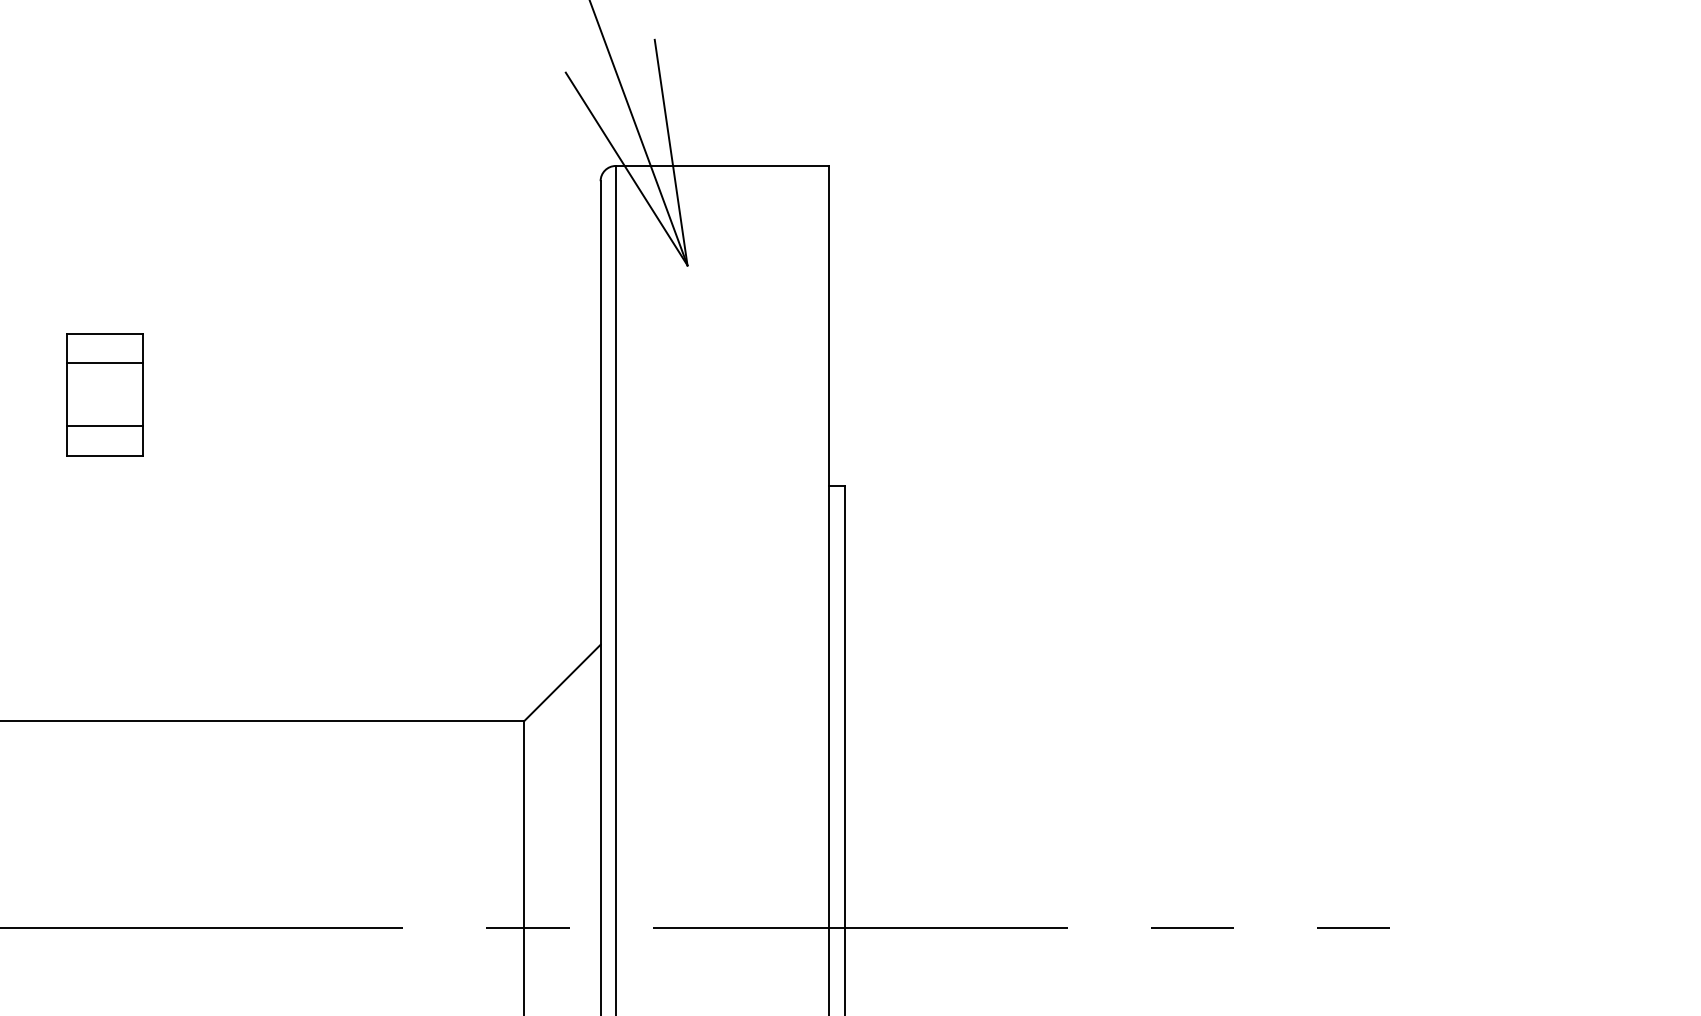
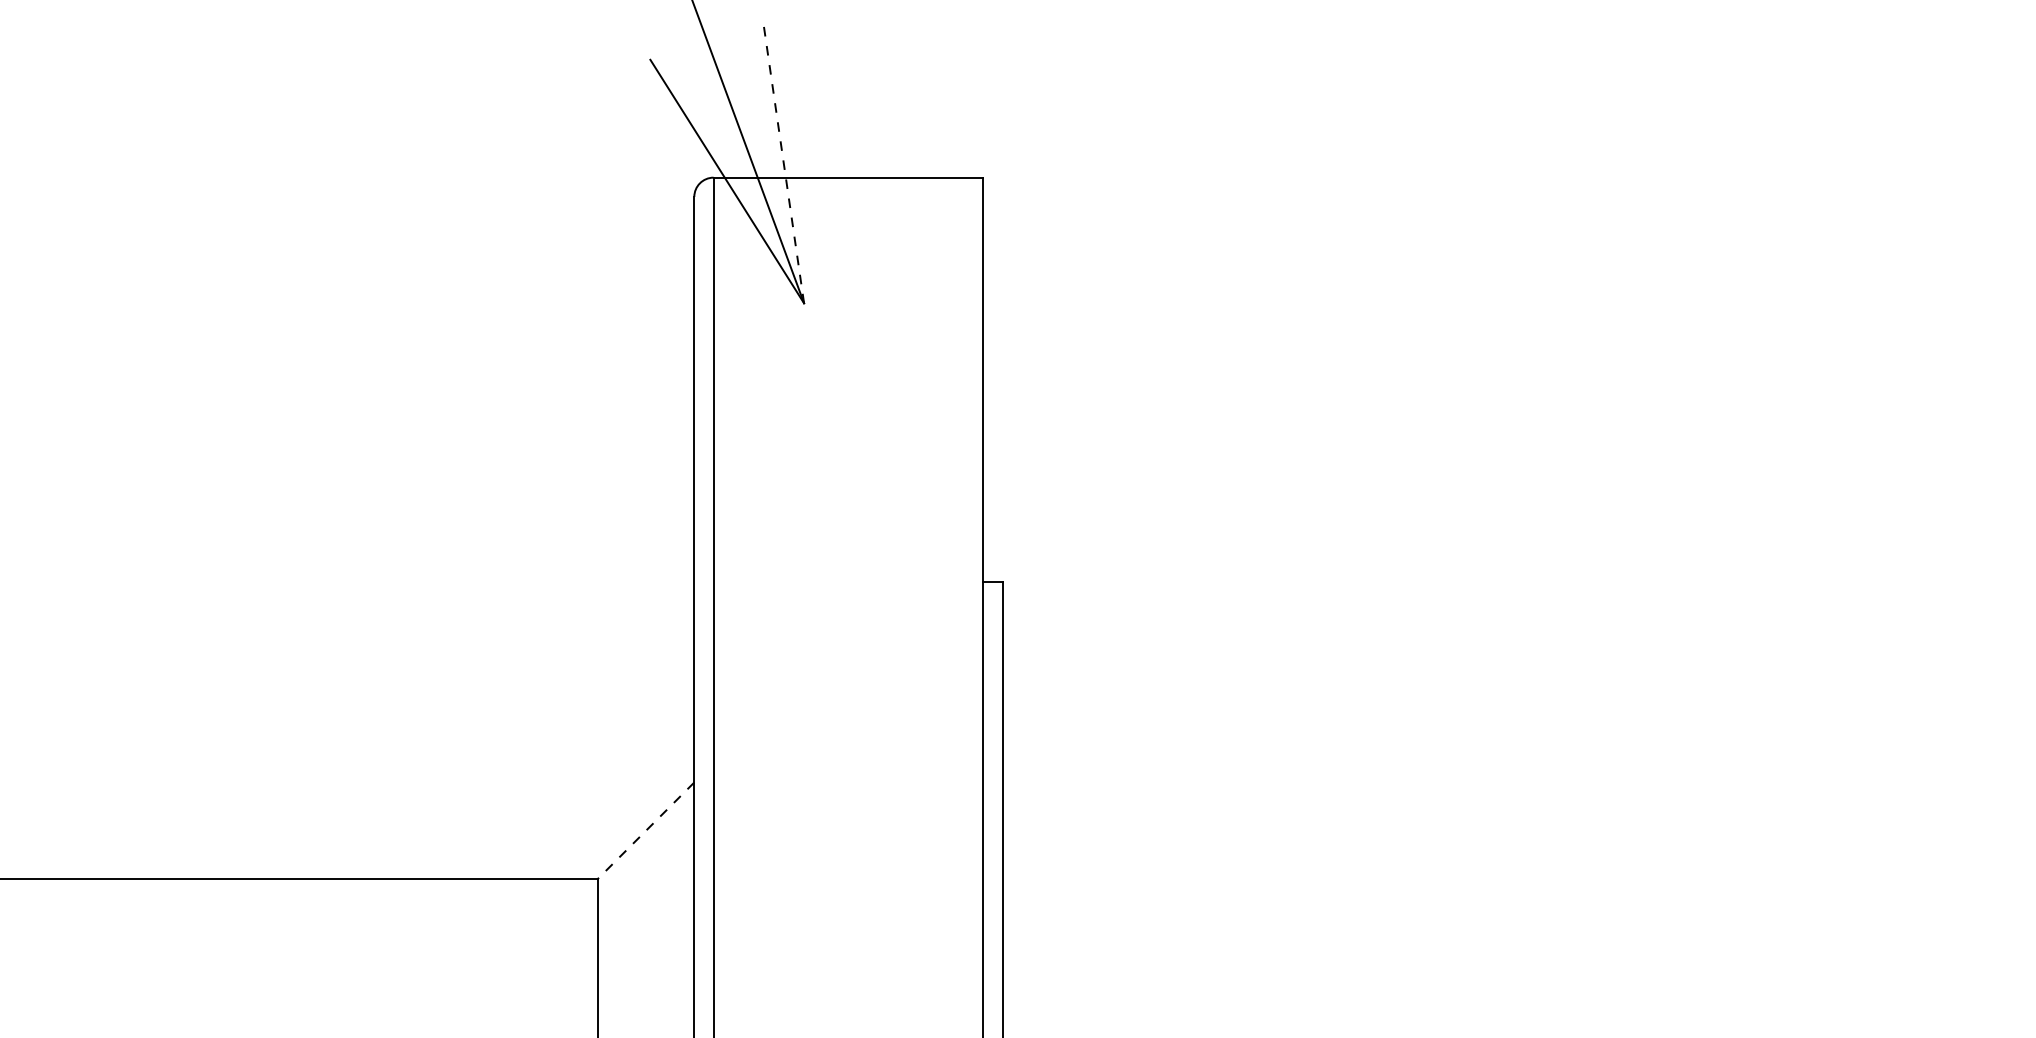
line: (671, 152) -> (783, 160), solid -> dashed
part: (104, 394) -> (67, 466), removed
line: (562, 682) -> (646, 830), solid -> dashed

